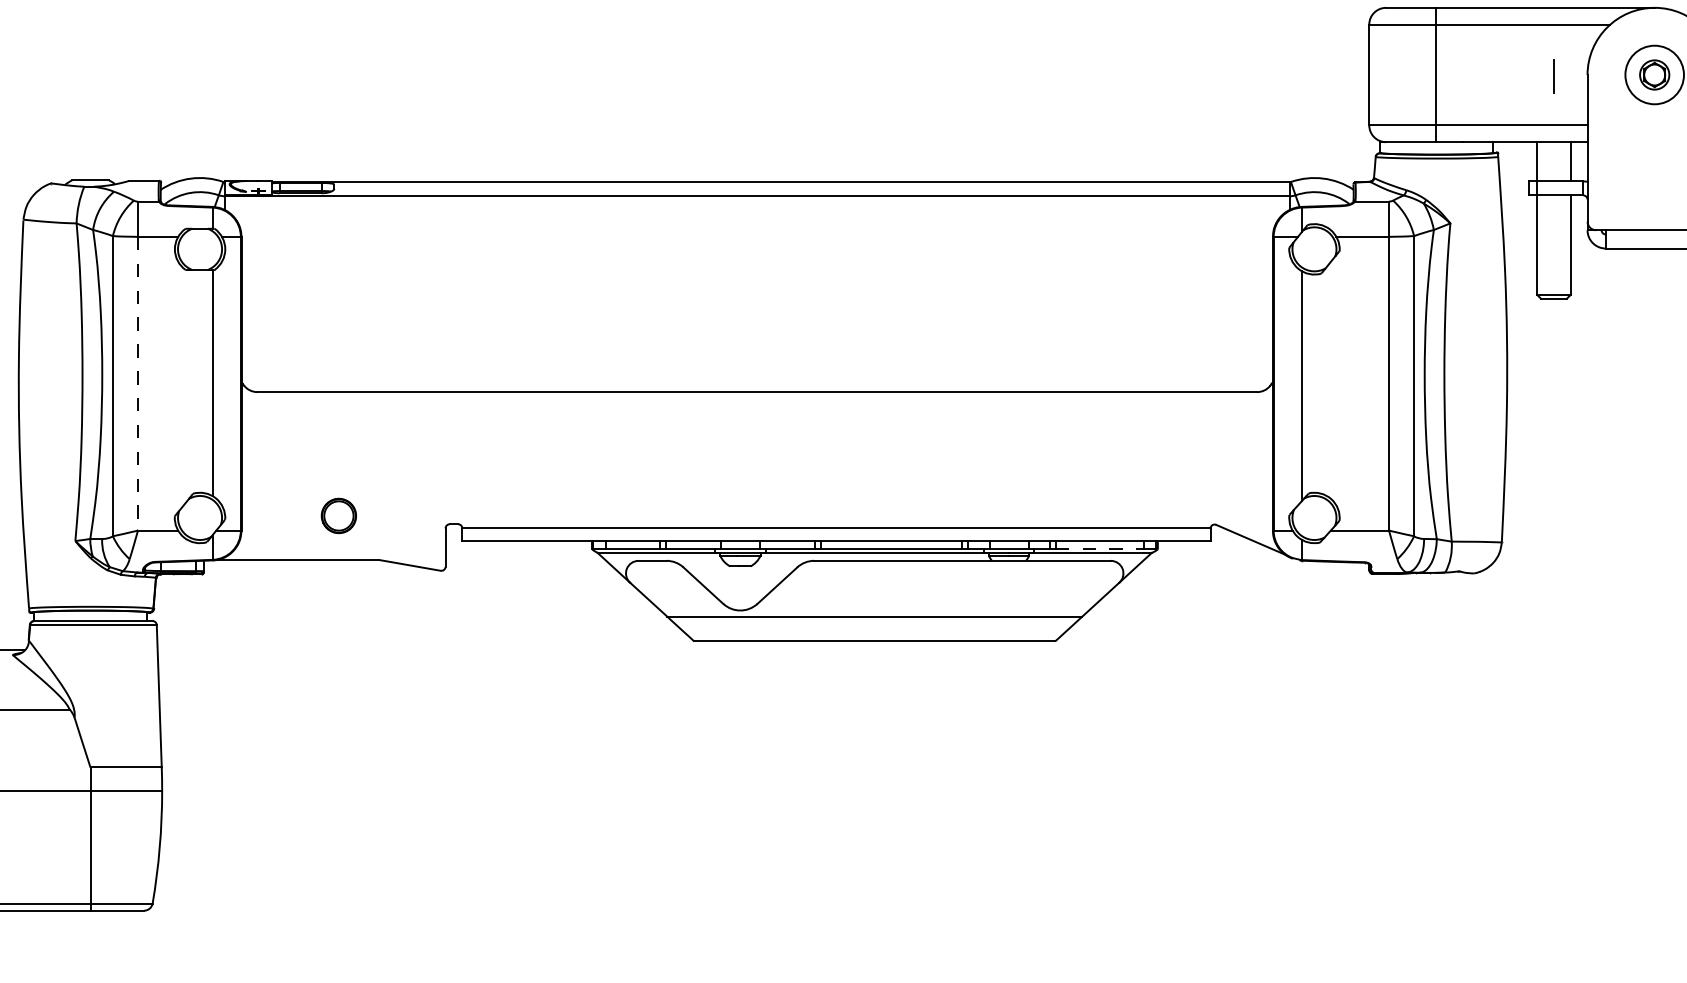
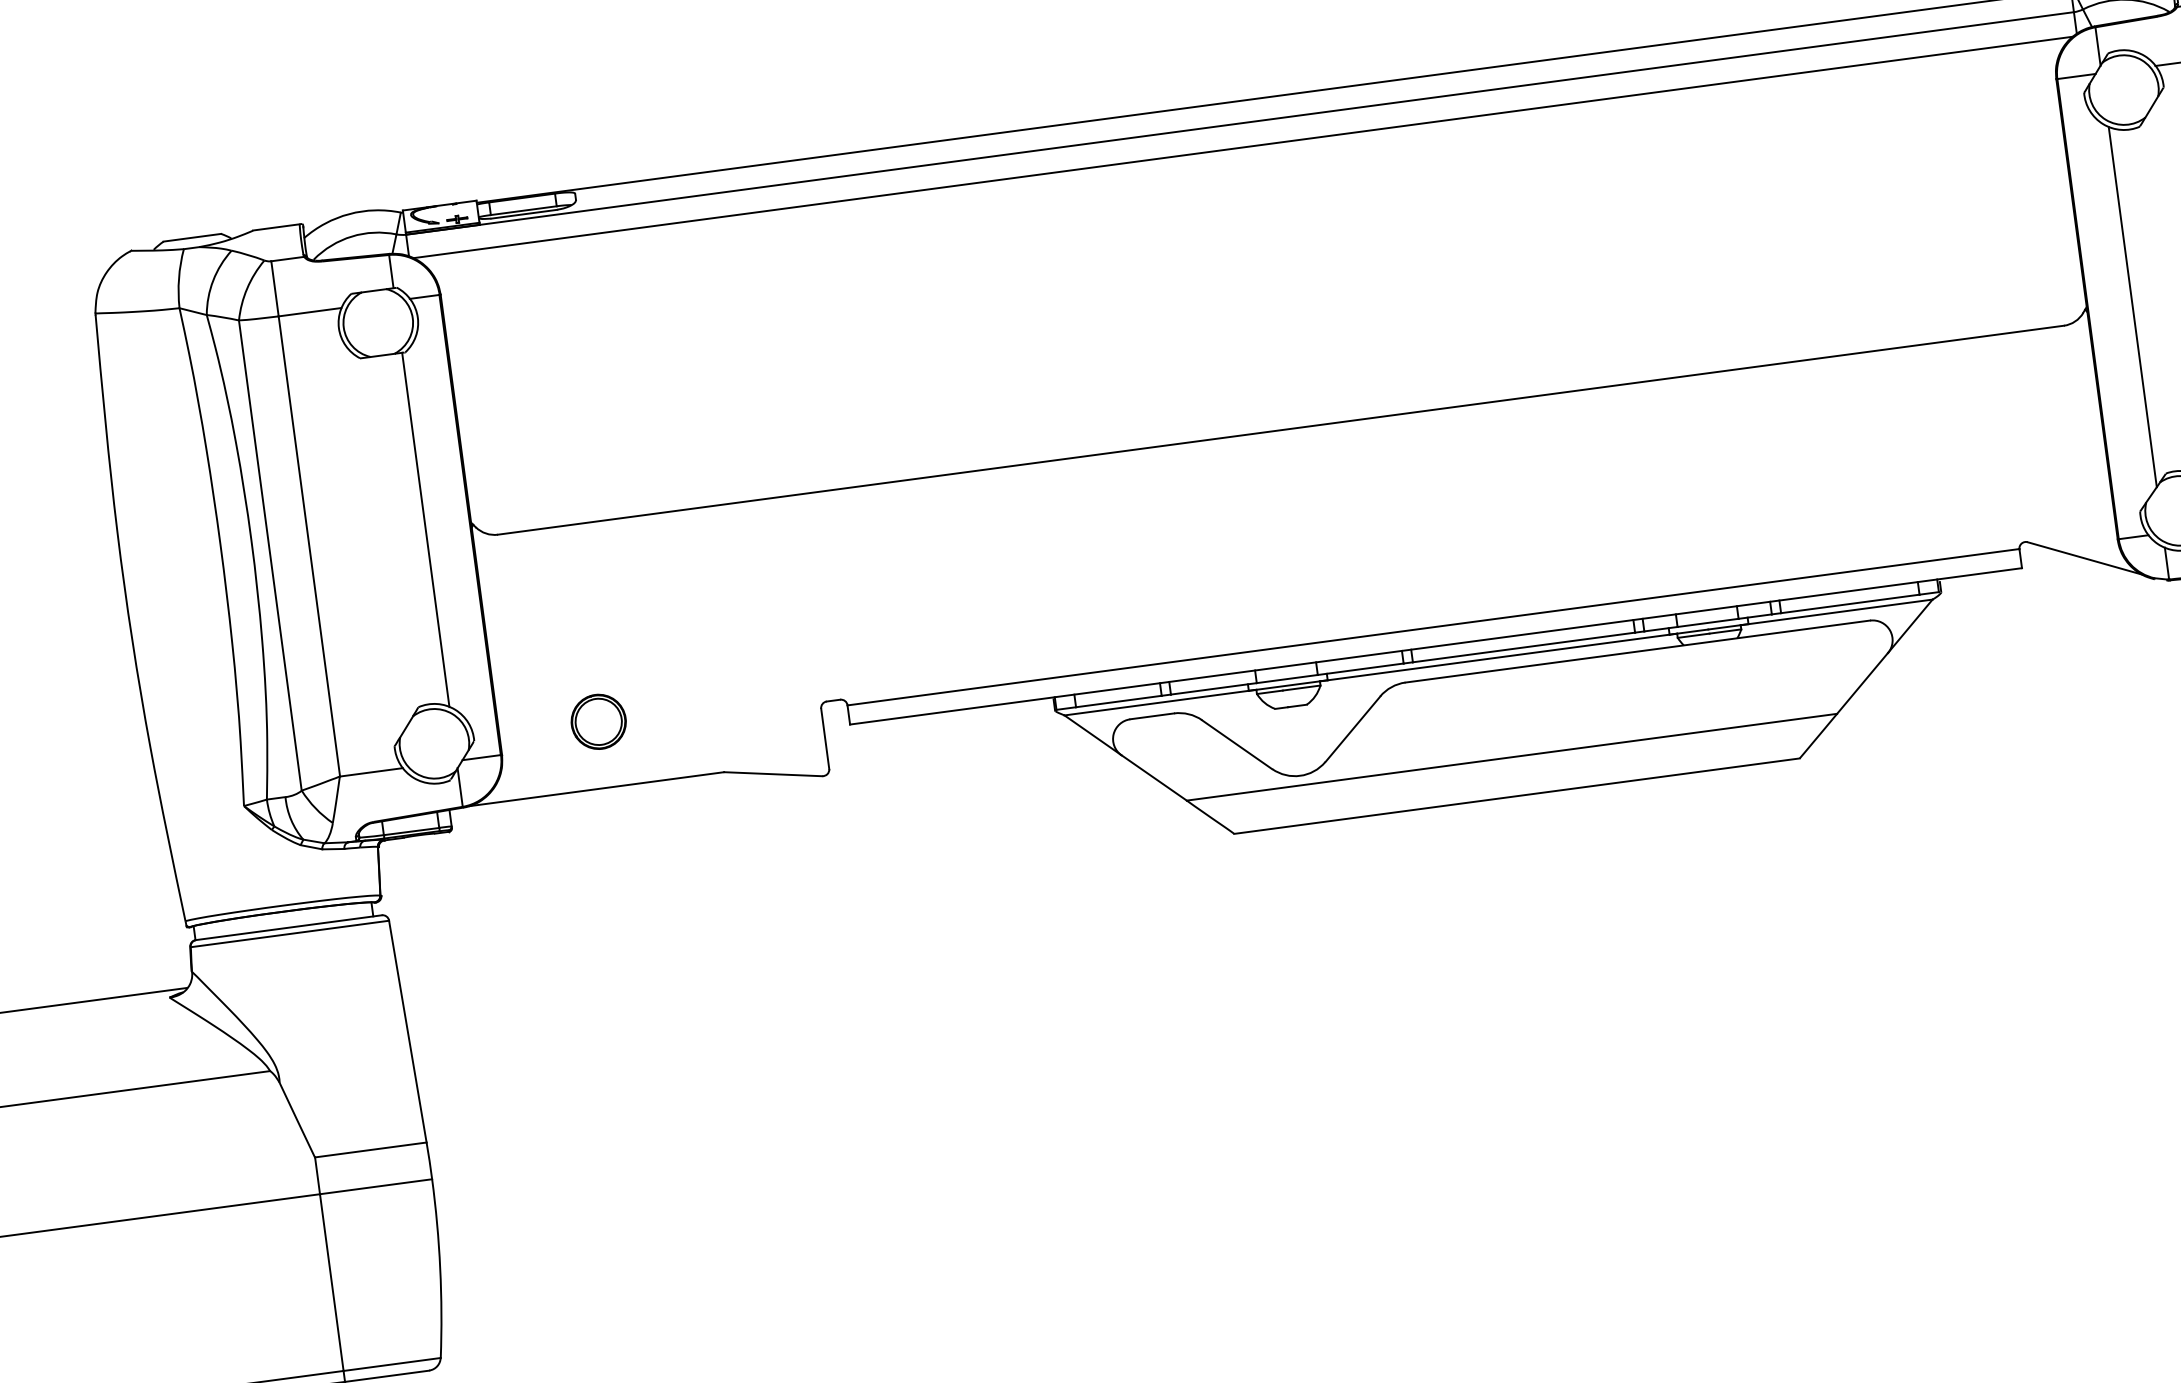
line: (757, 211) -> (1243, 147), added
line: (138, 383) -> (309, 546), dashed -> solid
part: (338, 515) -> (597, 721), moved
line: (1100, 548) -> (1851, 603), dashed -> solid

